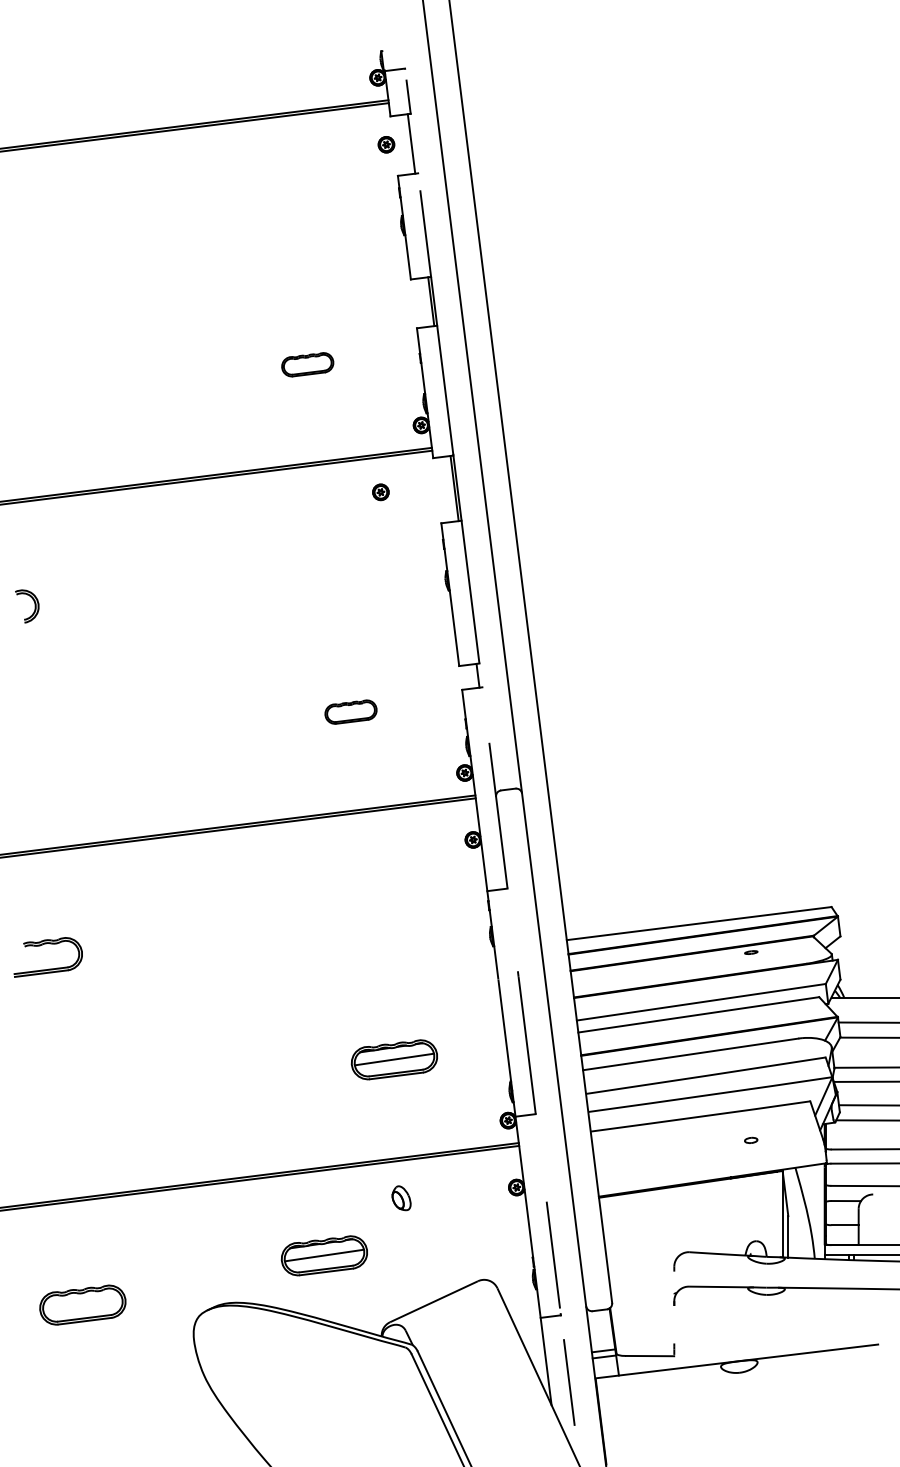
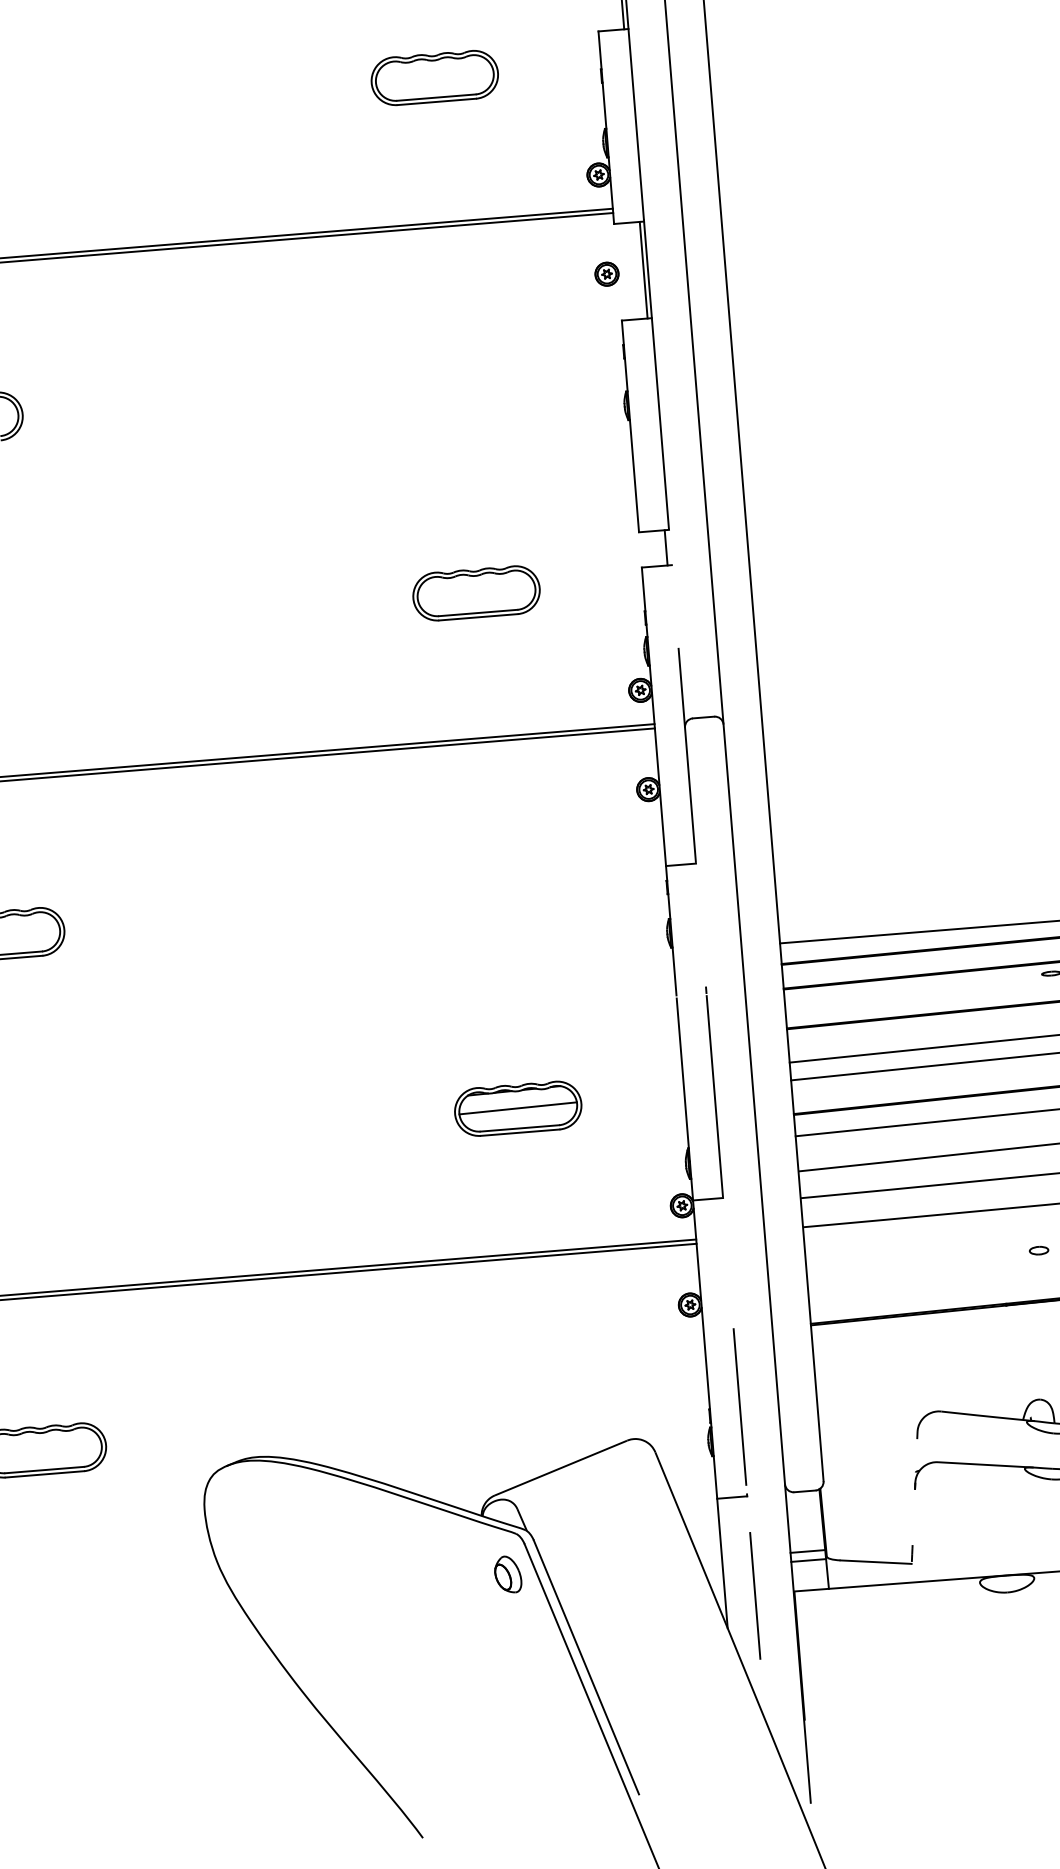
part: (307, 364) -> (434, 77), size x1.67
part: (380, 492) -> (606, 274), moved
part: (350, 711) -> (475, 592), size x1.67
part: (401, 1198) -> (508, 1574), moved
part: (323, 1255) -> (400, 1392), removed

